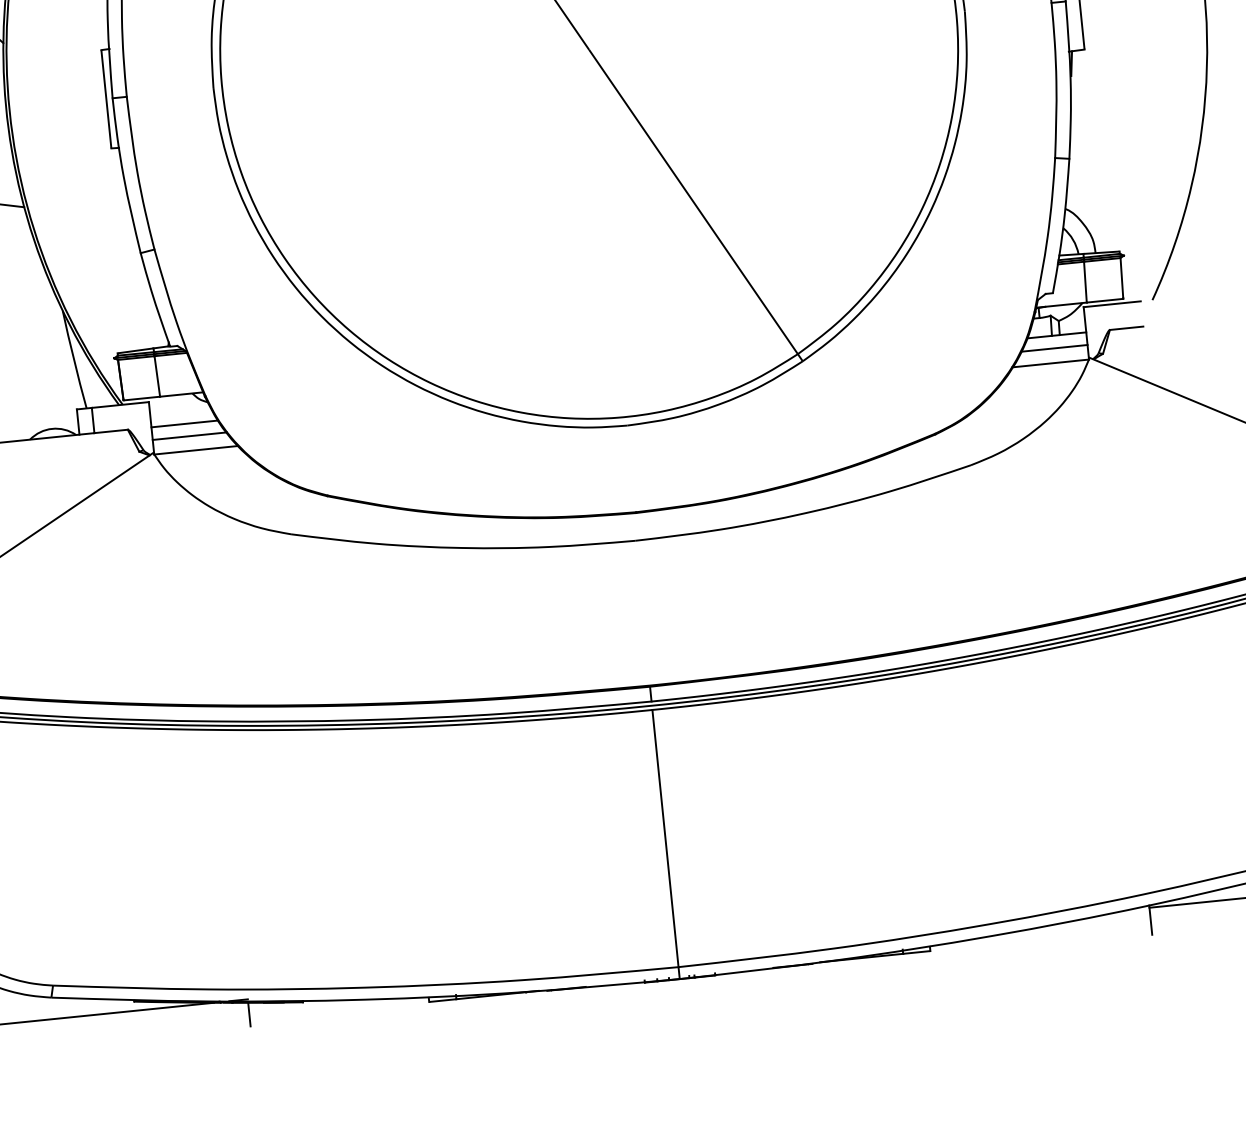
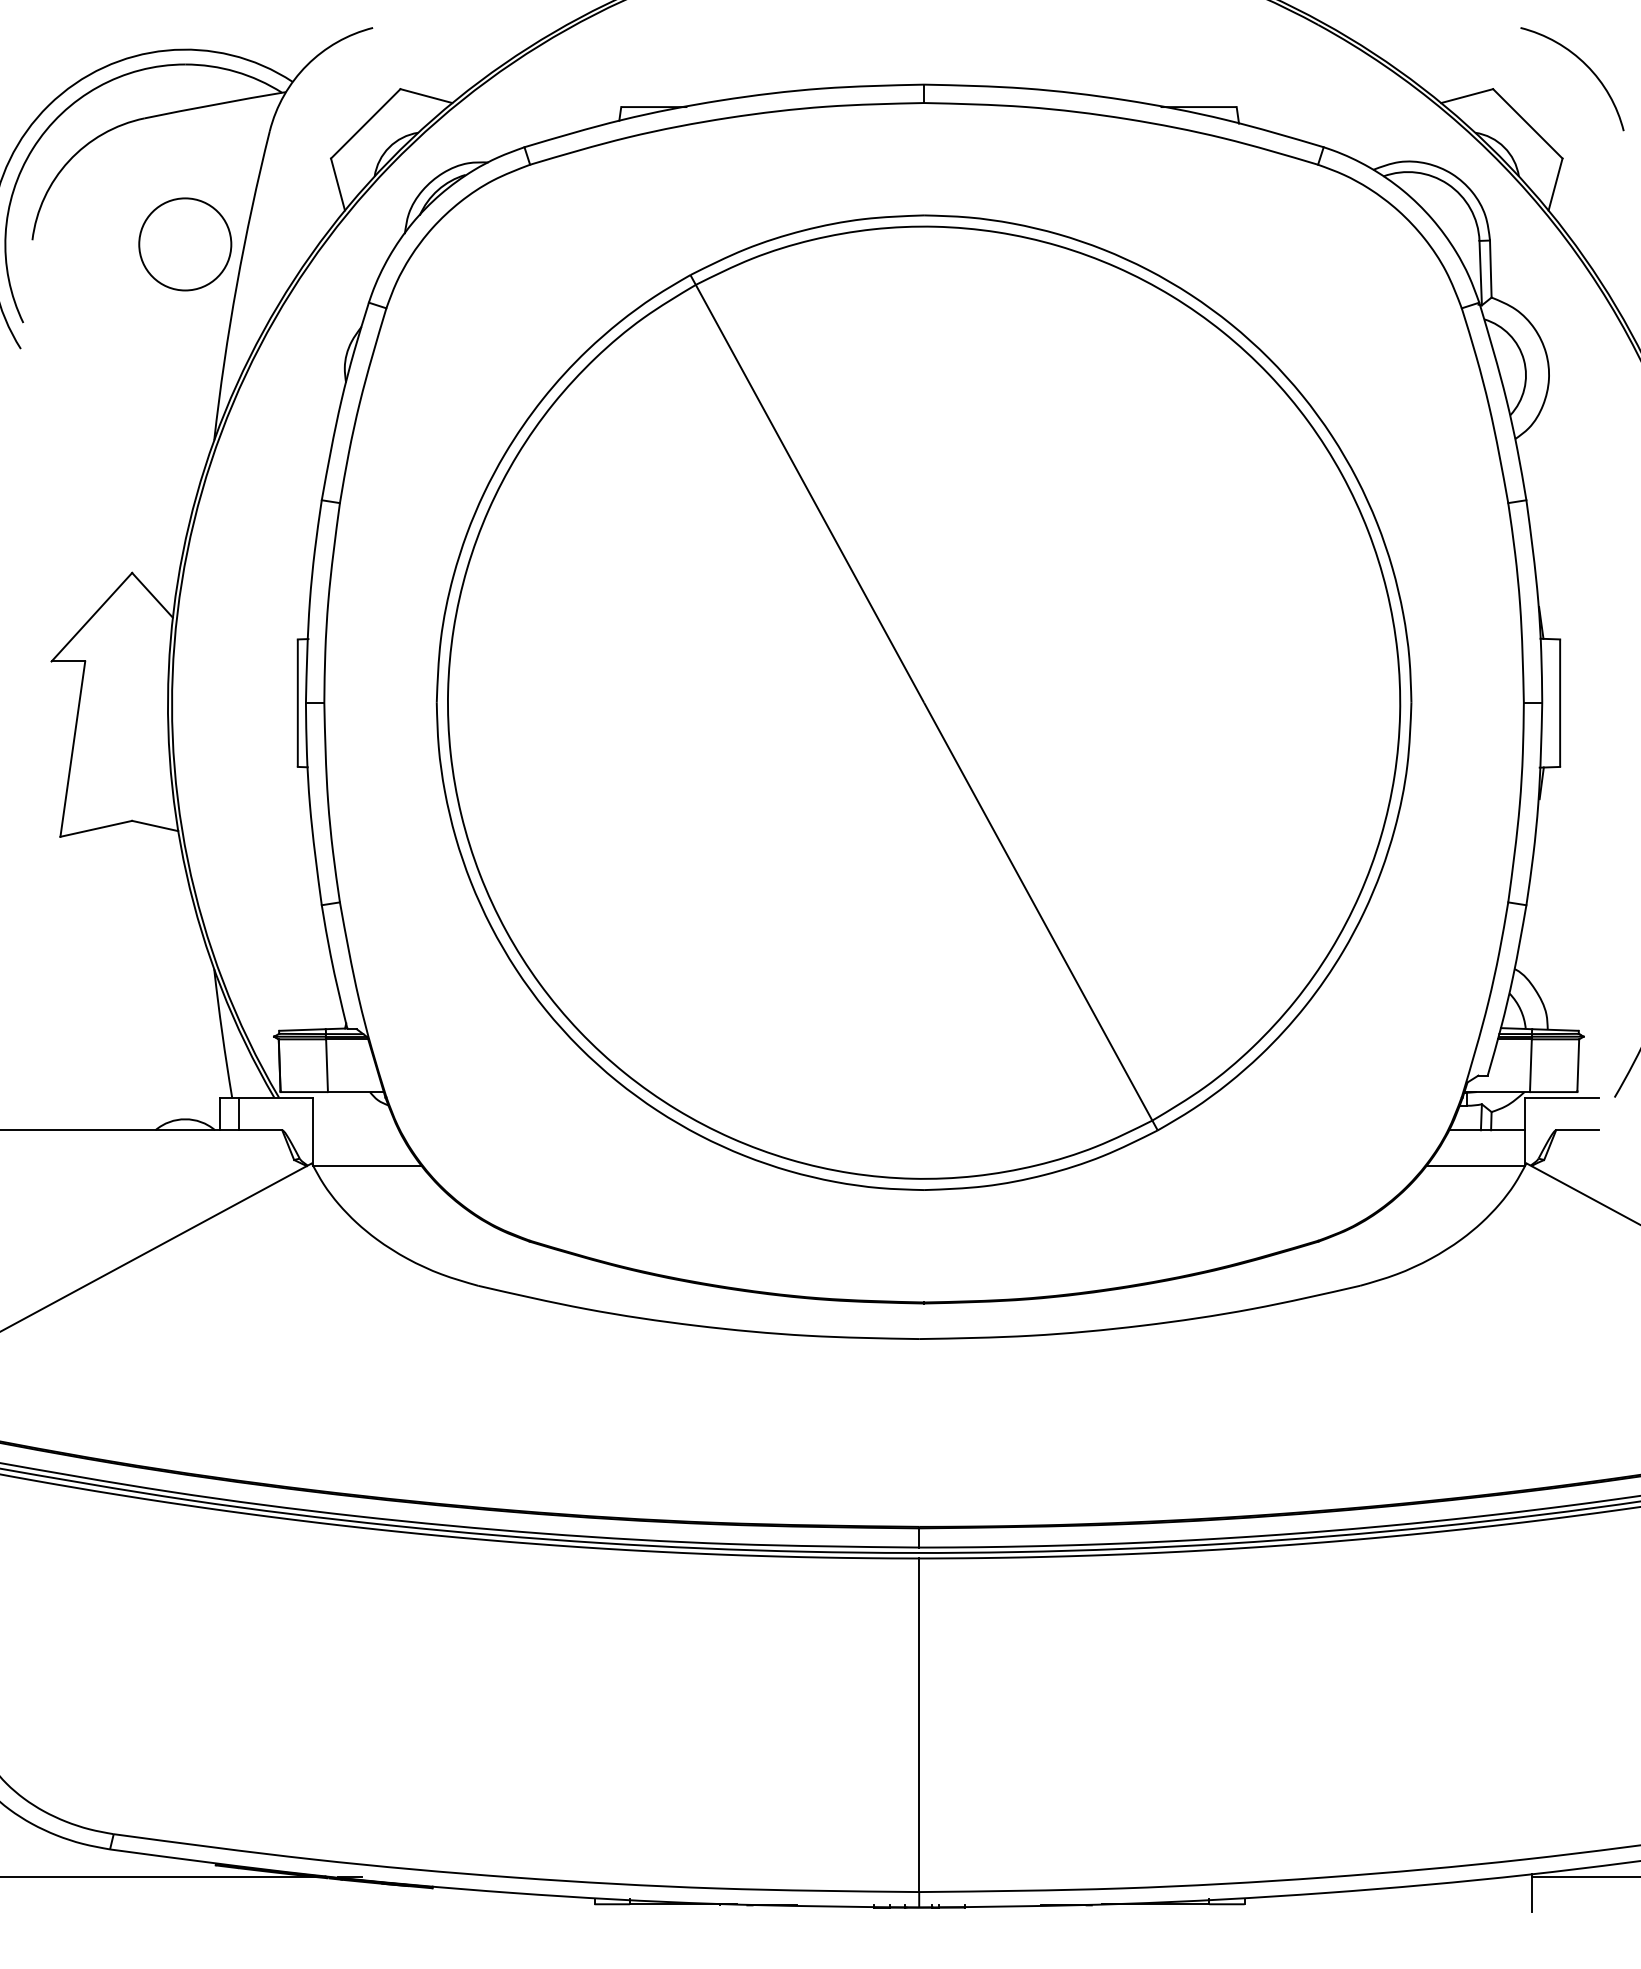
line: (1054, 348) -> (1482, 1146), removed
line: (184, 424) -> (355, 1130), removed
line: (189, 436) -> (360, 1146), removed
line: (249, 1014) -> (362, 1896), removed

